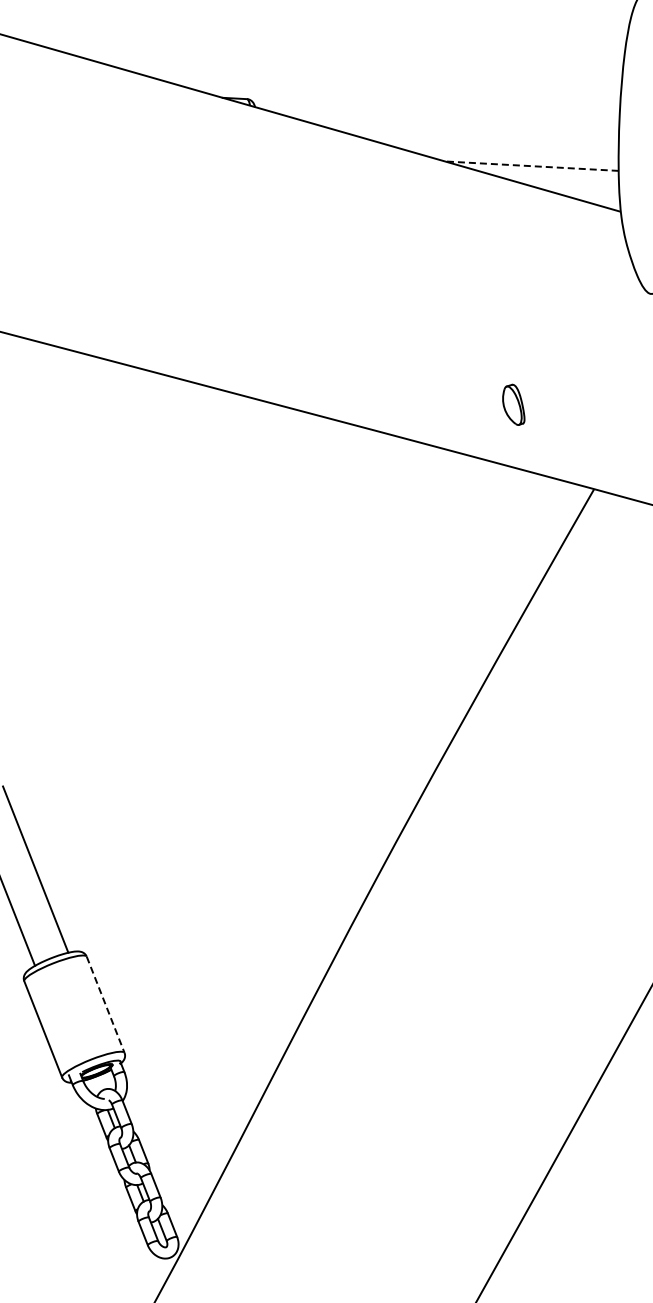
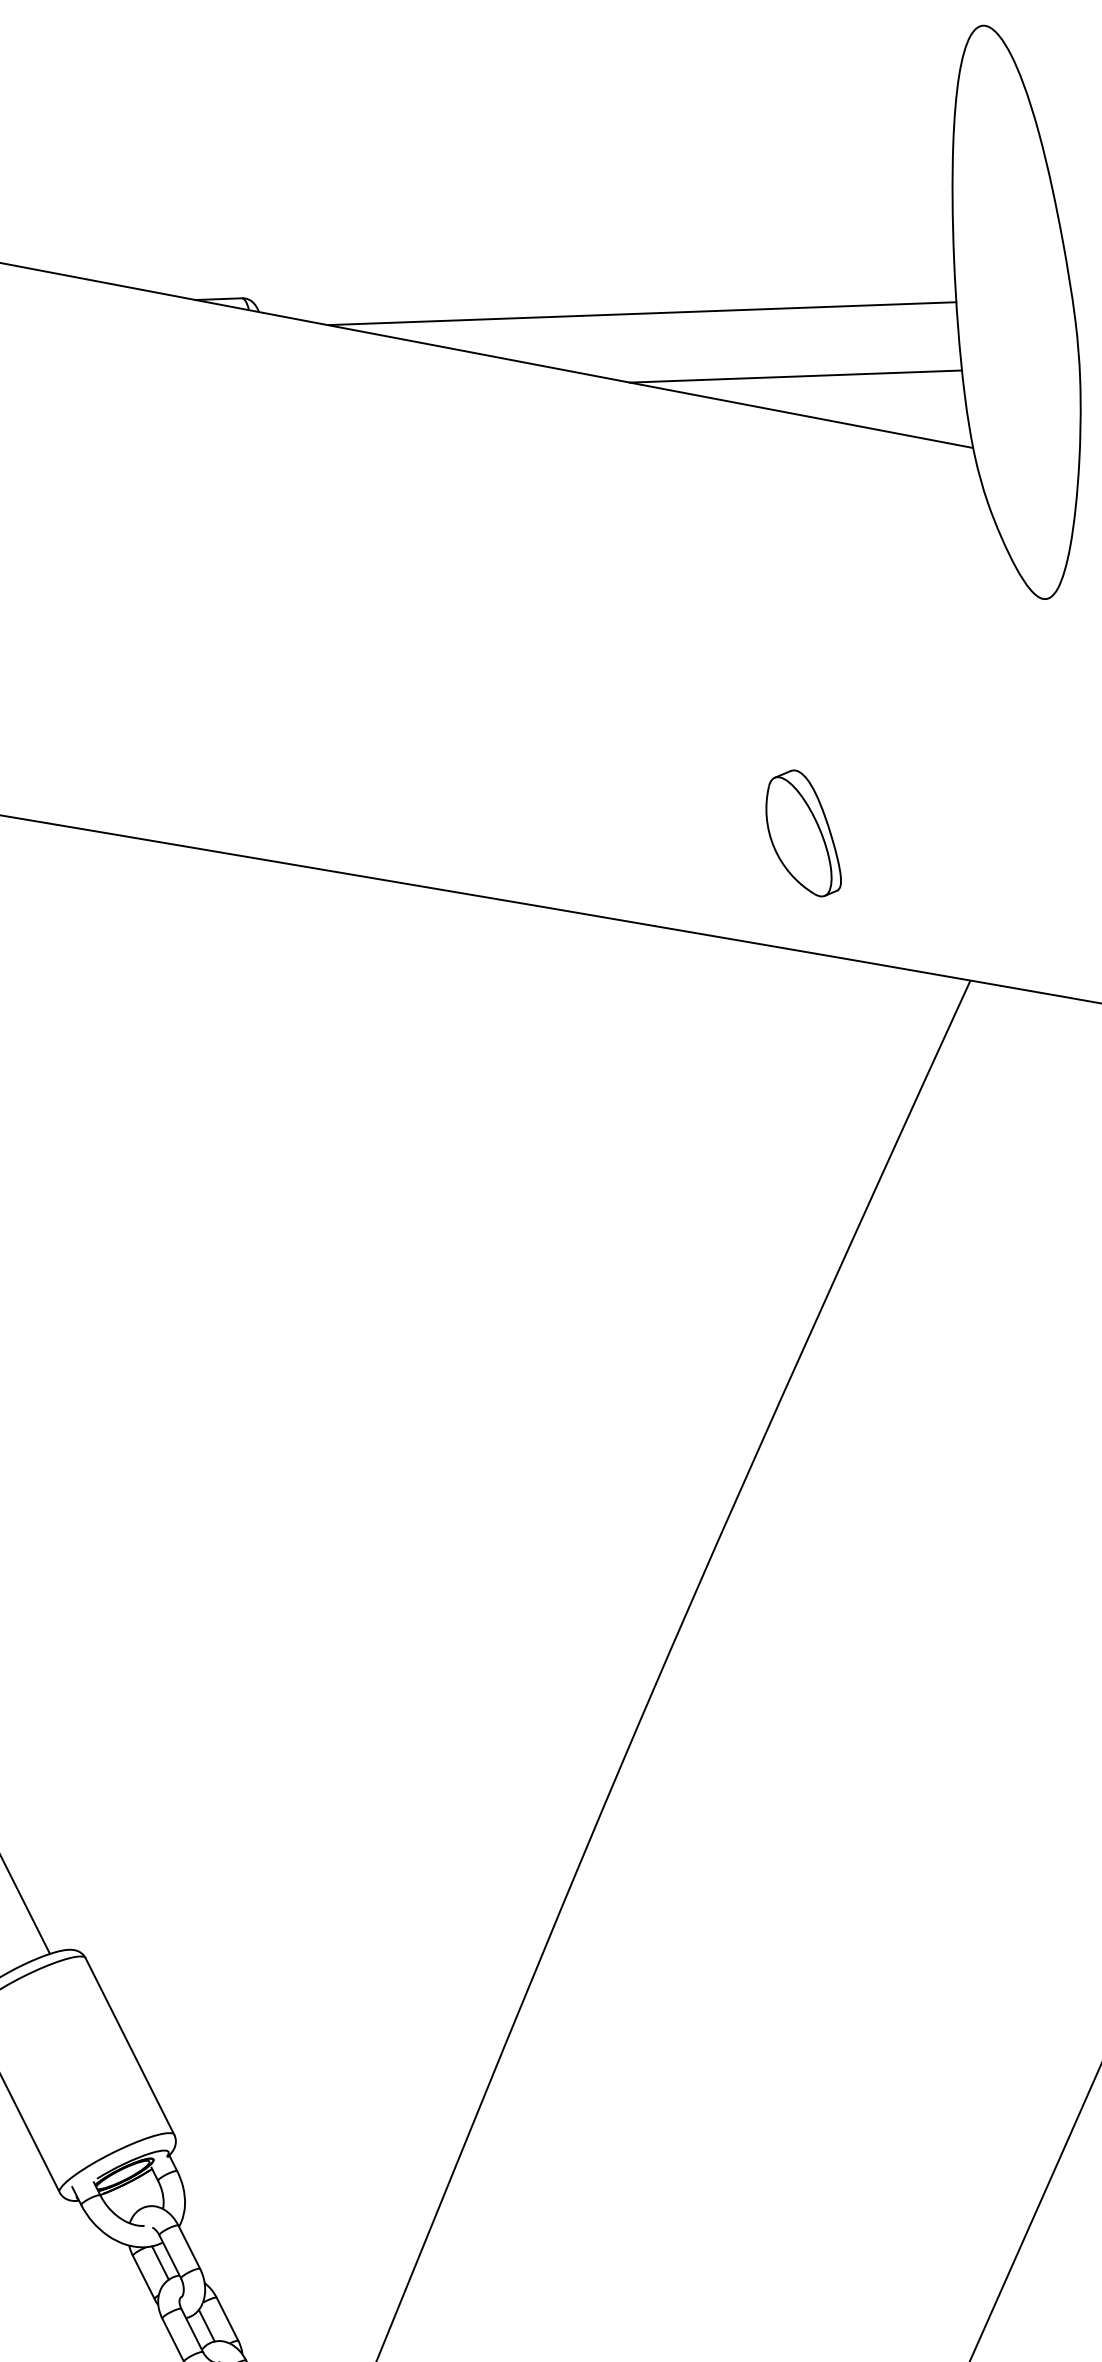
line: (454, 126) -> (641, 314), added
line: (531, 166) -> (795, 377), dashed -> solid
part: (513, 404) -> (802, 833), size x1.67
line: (105, 1004) -> (129, 2046), dashed -> solid

